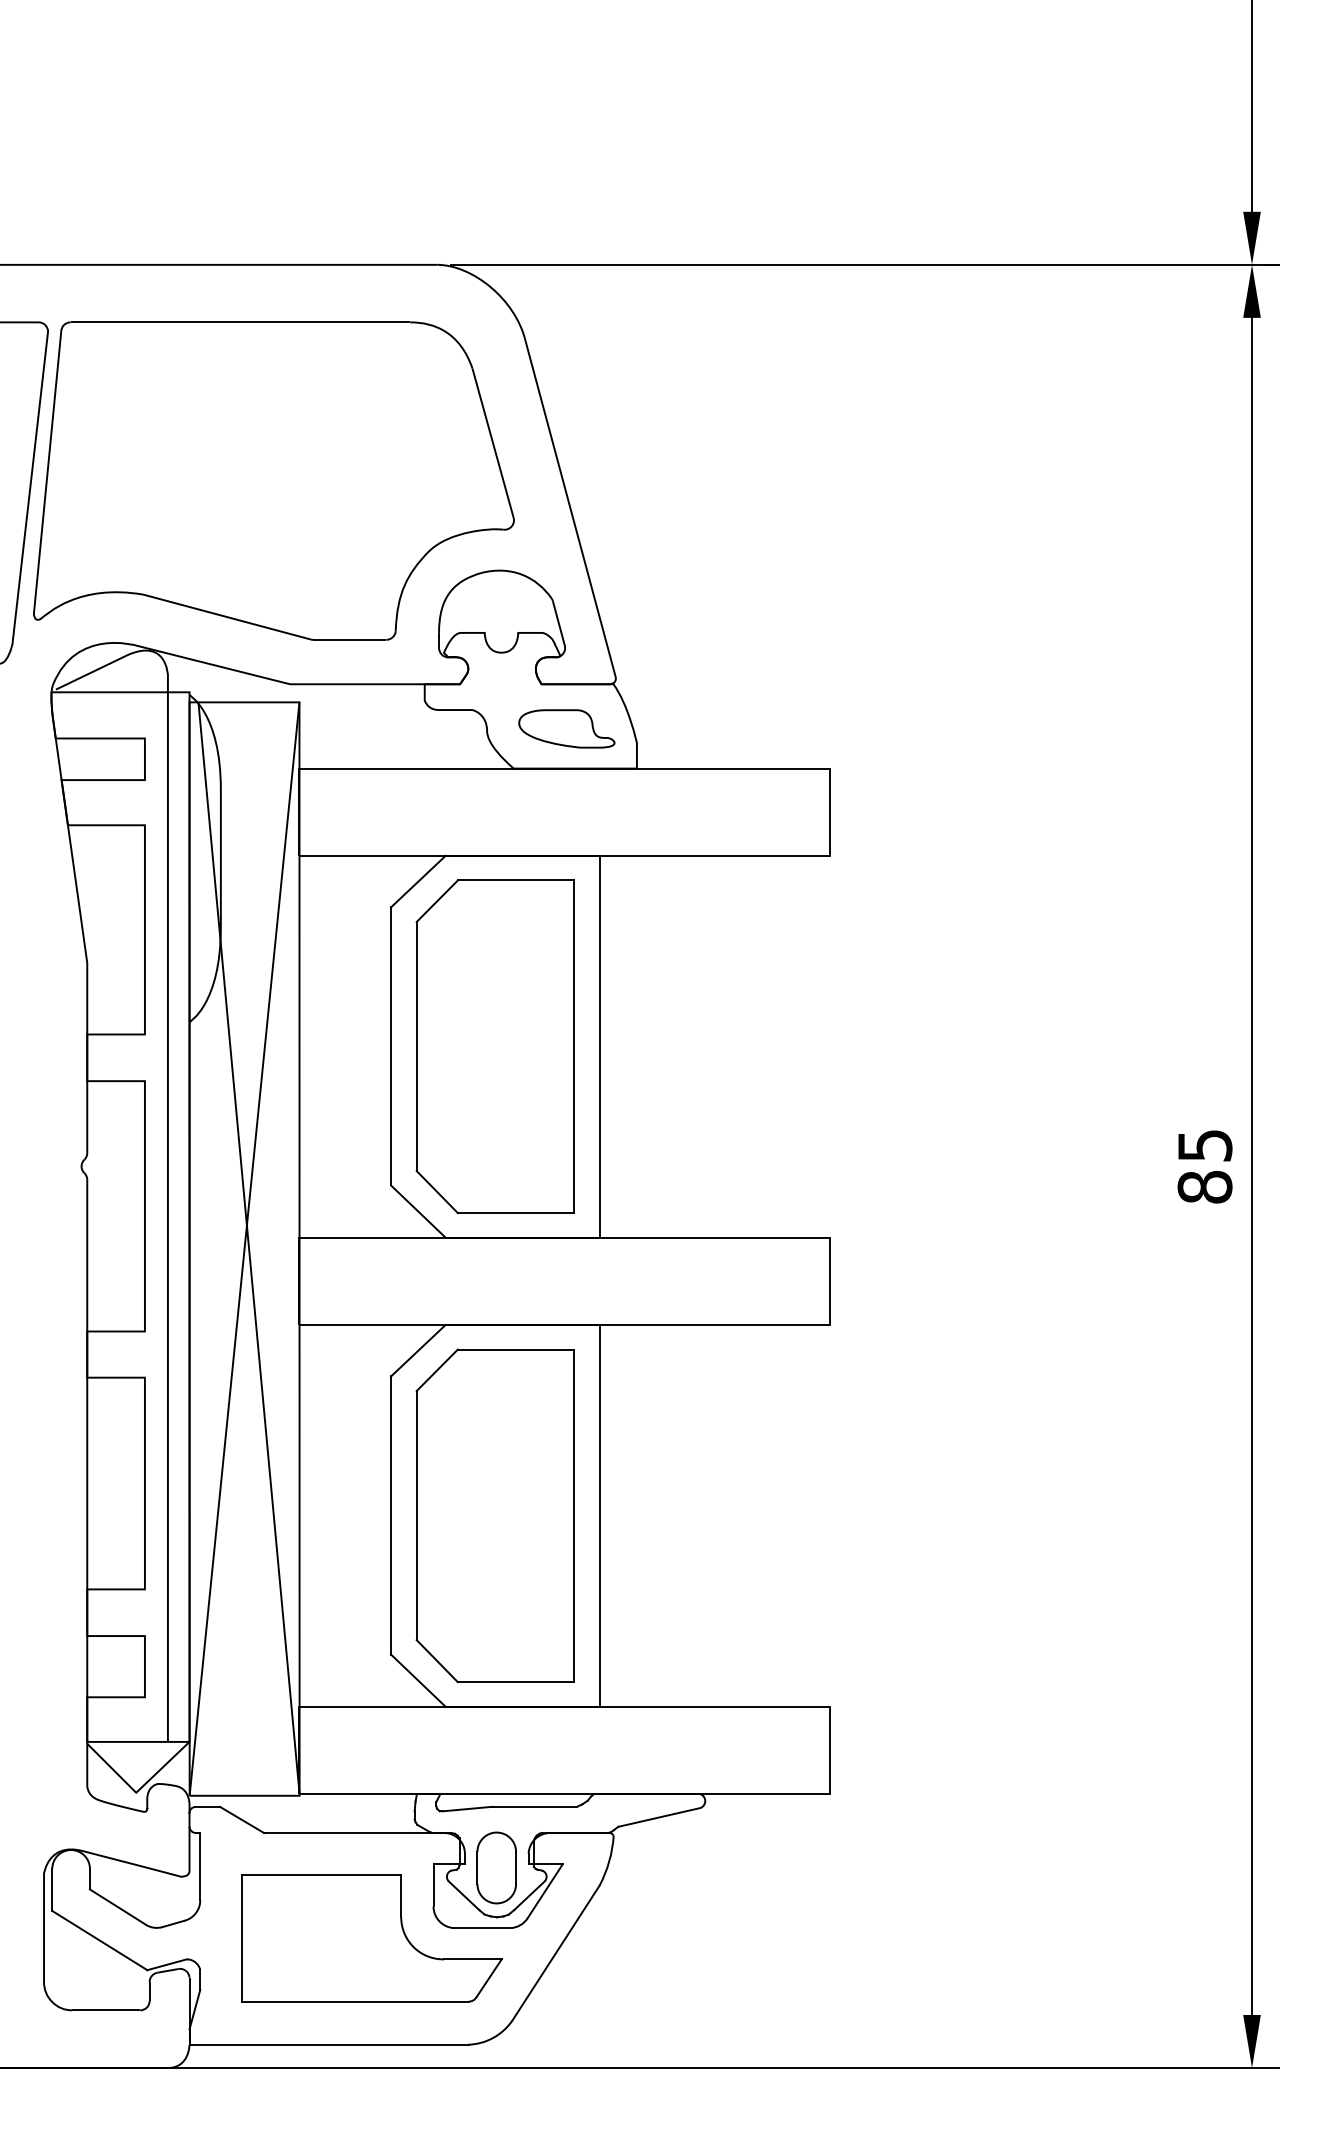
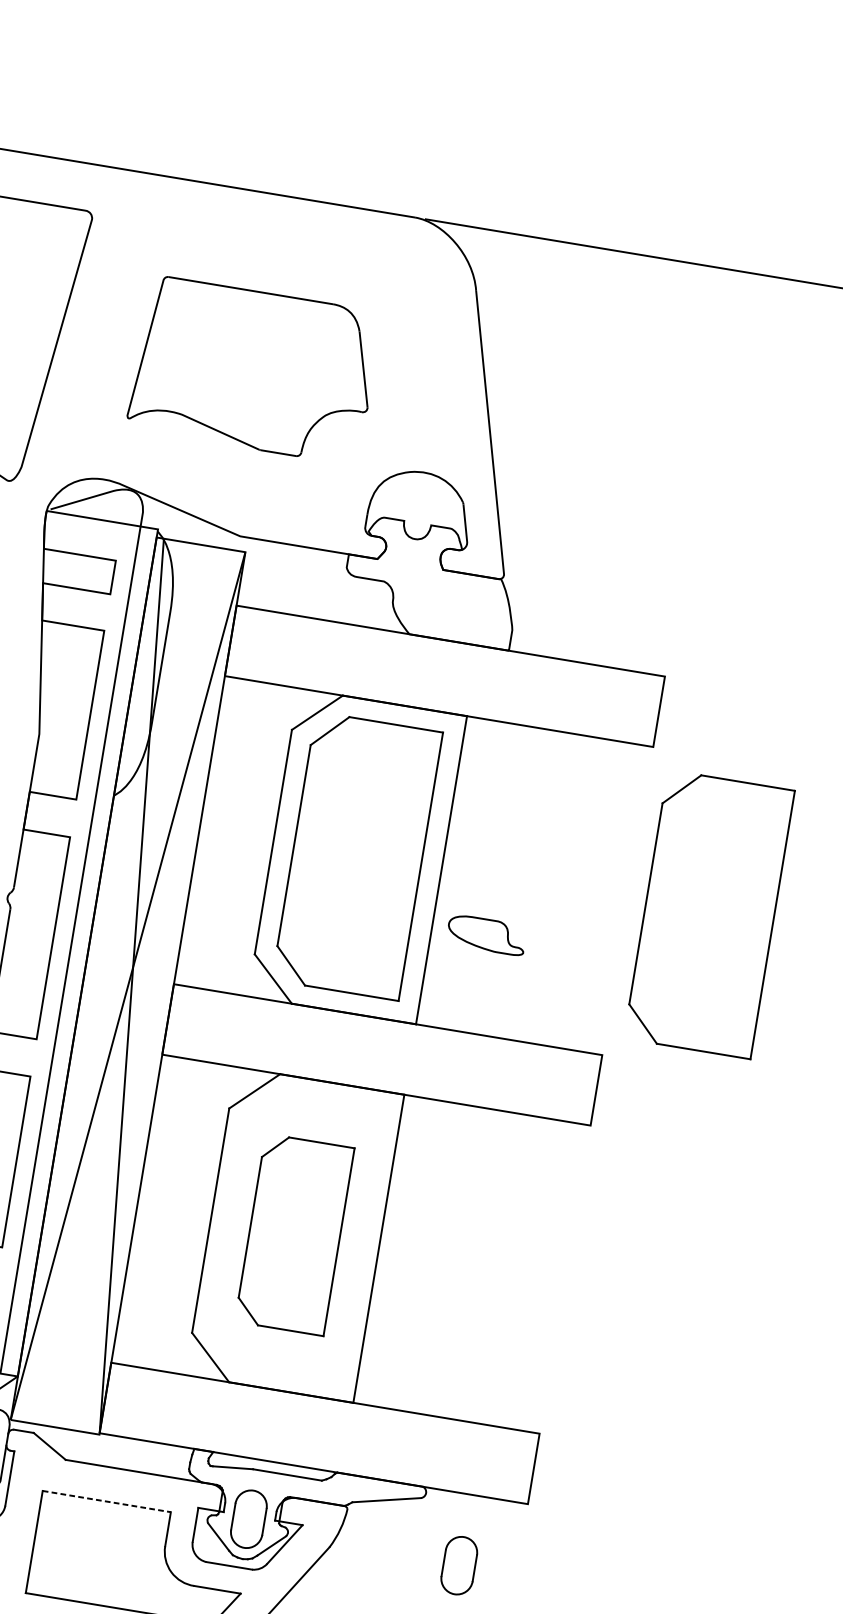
part: (273, 480) -> (254, 369), size x0.6
part: (566, 728) -> (486, 934), moved
part: (930, 1046) -> (708, 914), added
part: (494, 1515) -> (294, 1234), size x0.7
line: (322, 1875) -> (107, 1502), solid -> dashed
part: (759, 1881) -> (459, 1565), added

